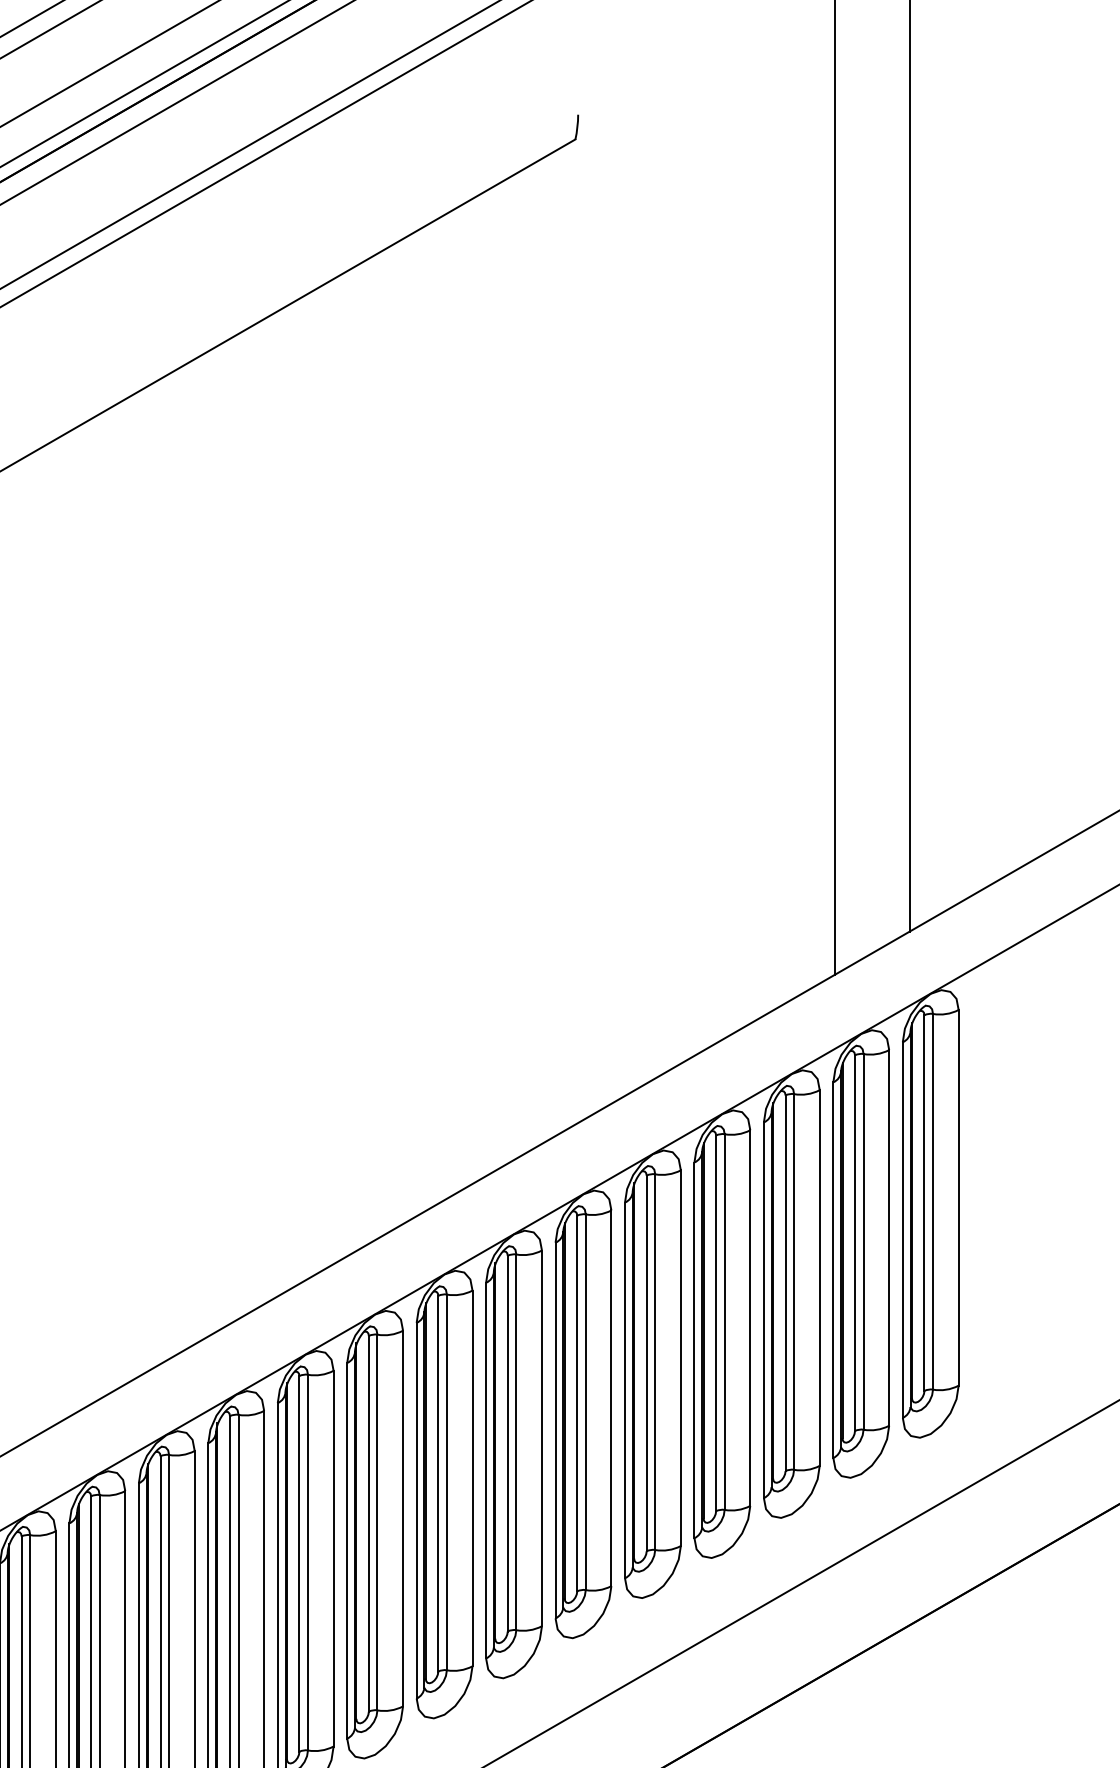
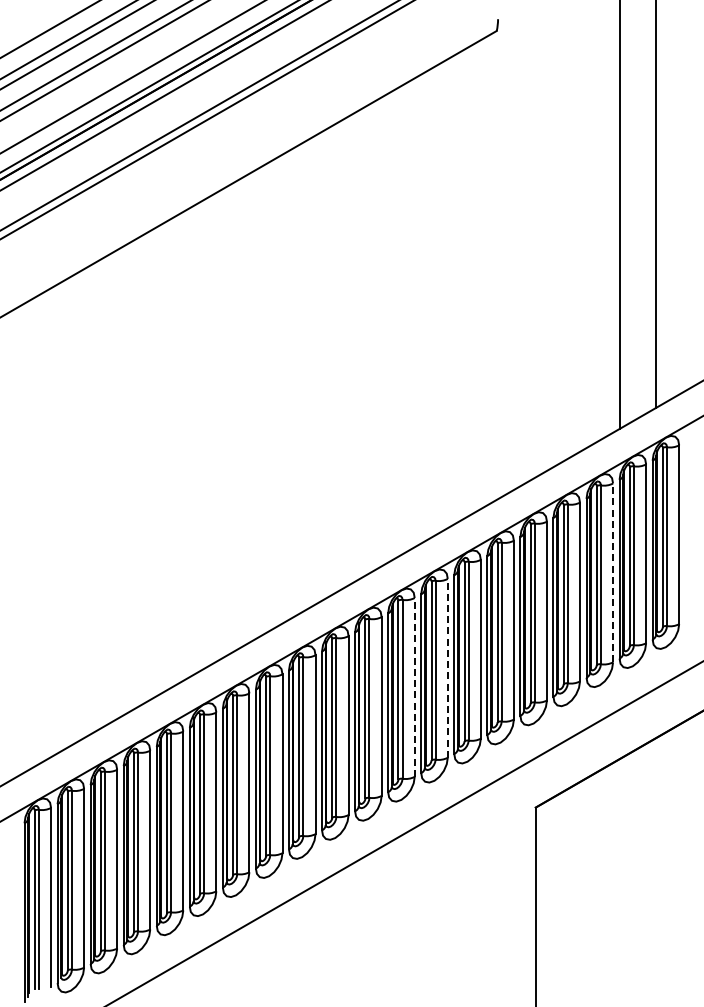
line: (820, 1277) -> (613, 572), solid -> dashed
line: (471, 1476) -> (447, 667), solid -> dashed
line: (402, 1516) -> (414, 686), solid -> dashed

